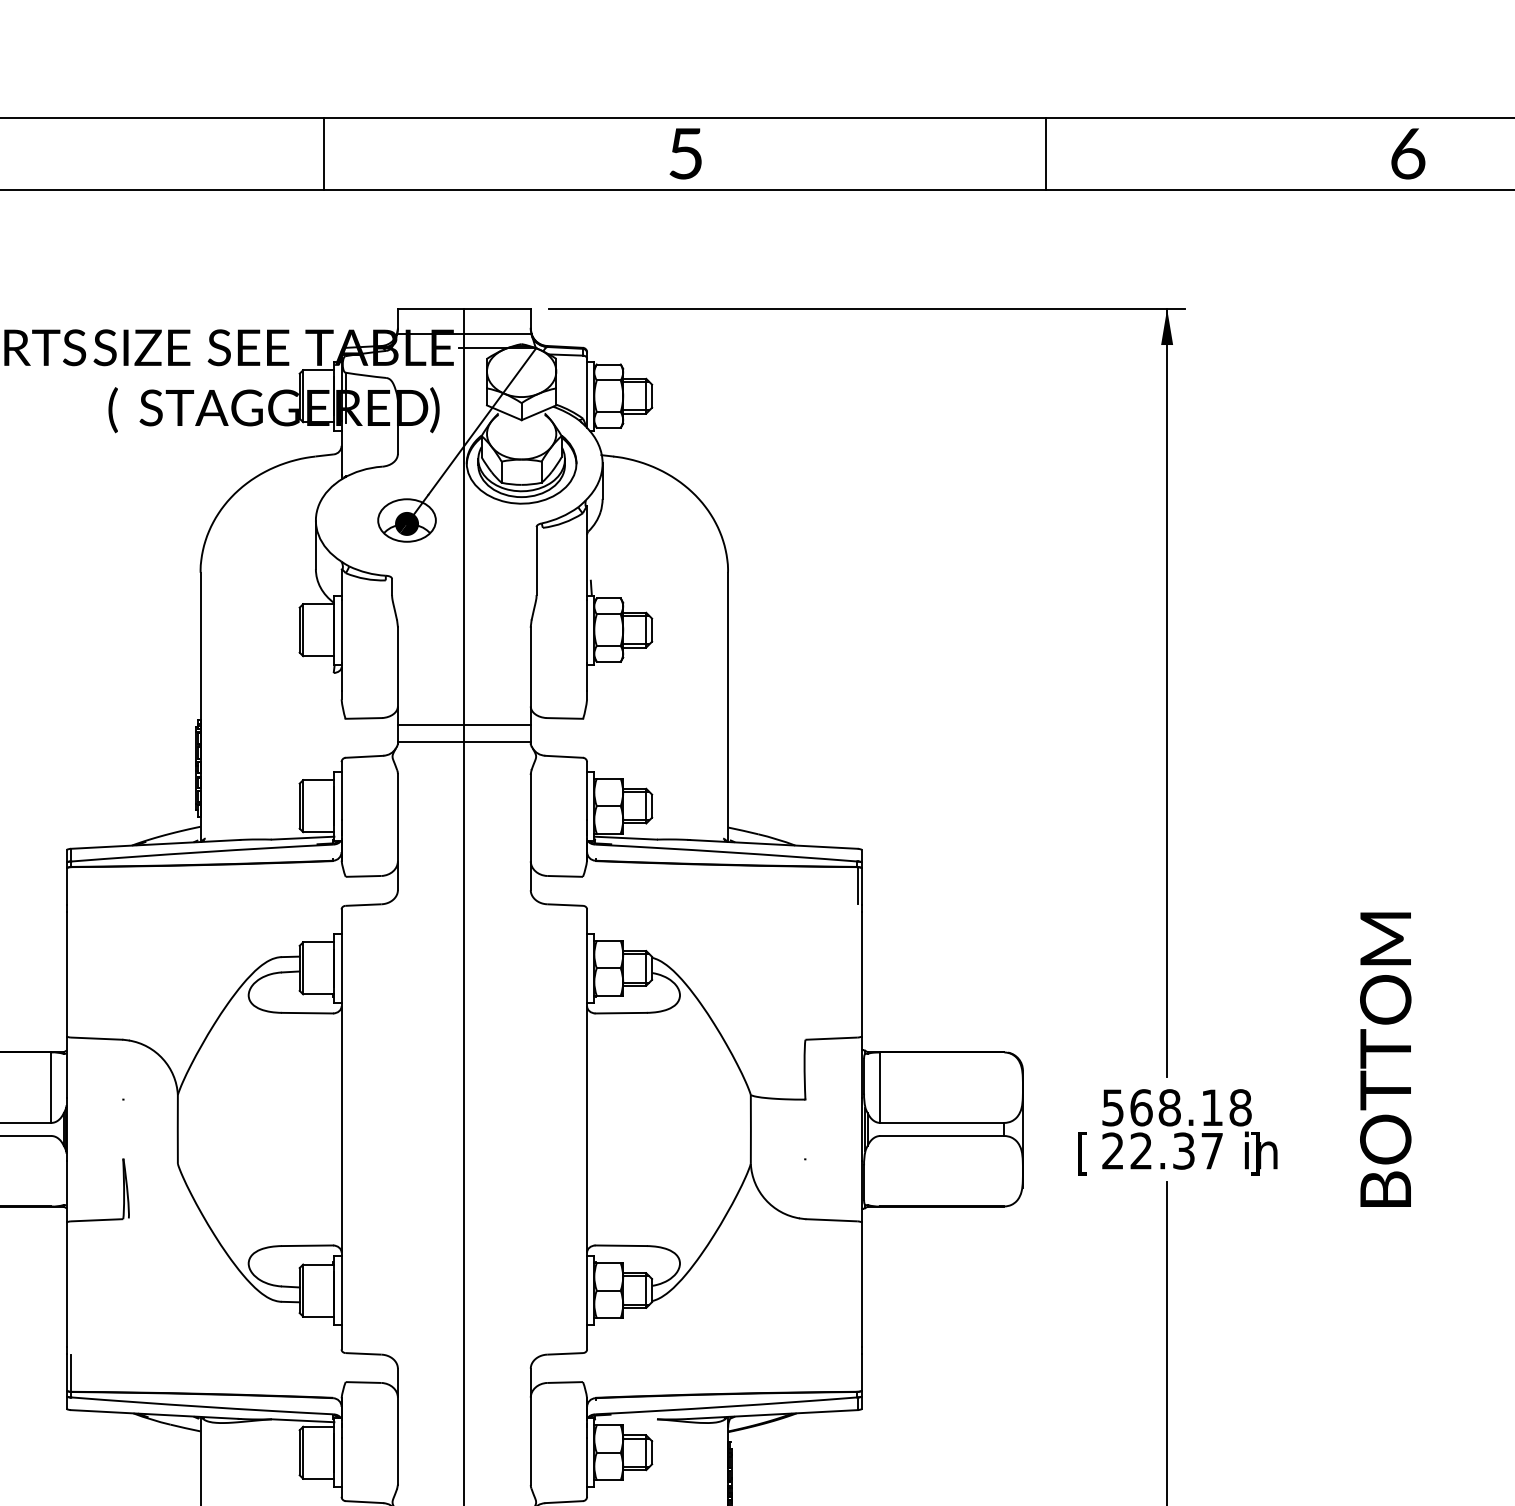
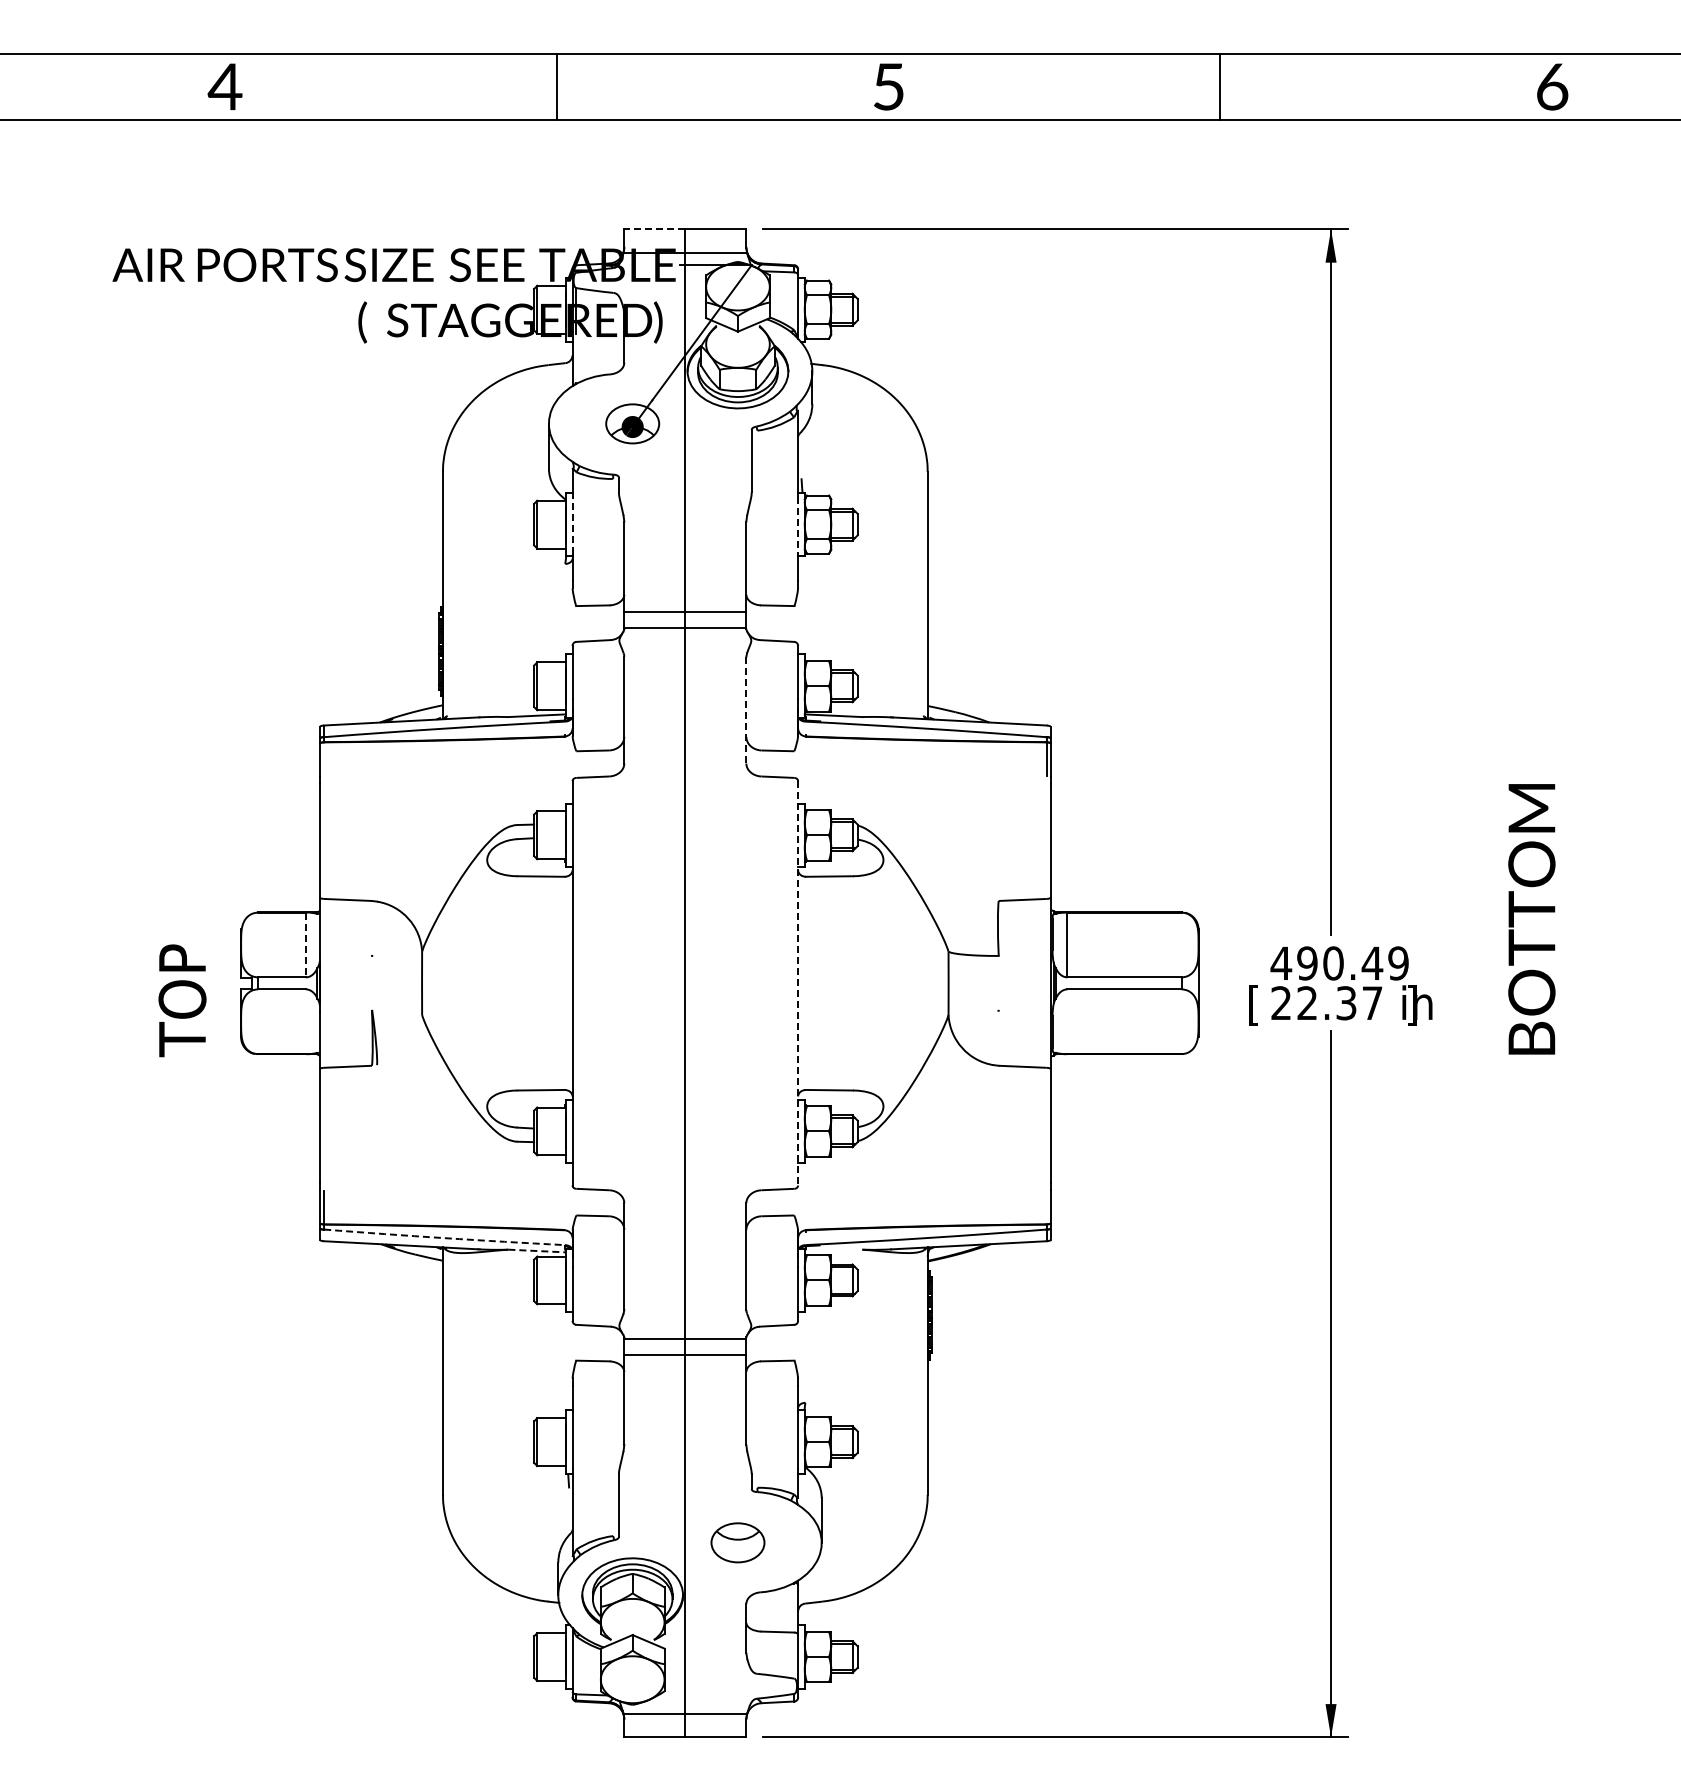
line: (430, 308) -> (654, 229), solid -> dashed
line: (341, 631) -> (572, 525), solid -> dashed
line: (587, 631) -> (798, 525), solid -> dashed
line: (530, 832) -> (746, 710), solid -> dashed
line: (50, 1088) -> (305, 945), solid -> dashed
text: (1176, 1107) -> (1339, 963), 568.18 -> 490.49
line: (587, 1129) -> (798, 983), solid -> dashed
arc: (202, 1407) -> (444, 1238), solid -> dashed
line: (303, 1421) -> (537, 1251), solid -> dashed

